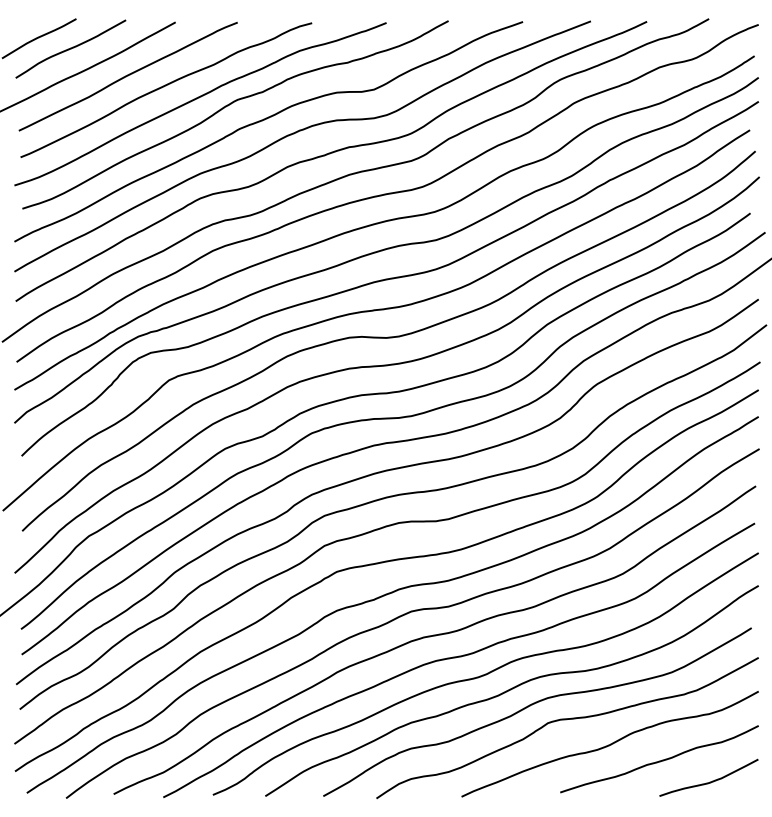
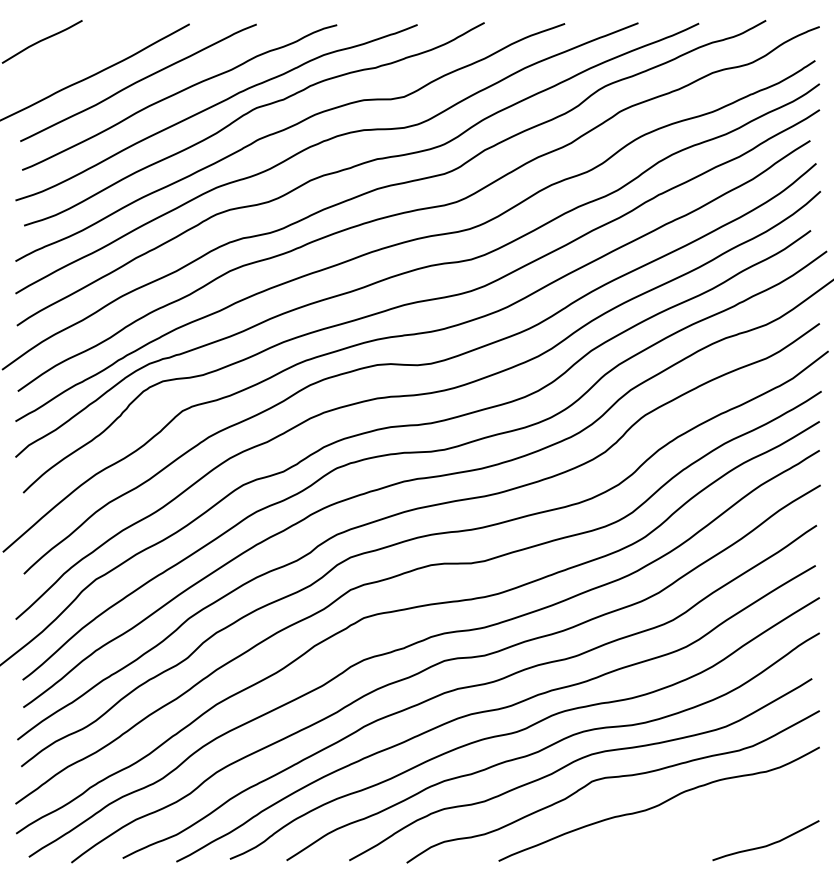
curve: (70, 48) -> (76, 52), removed
curve: (660, 760) -> (713, 821), removed

